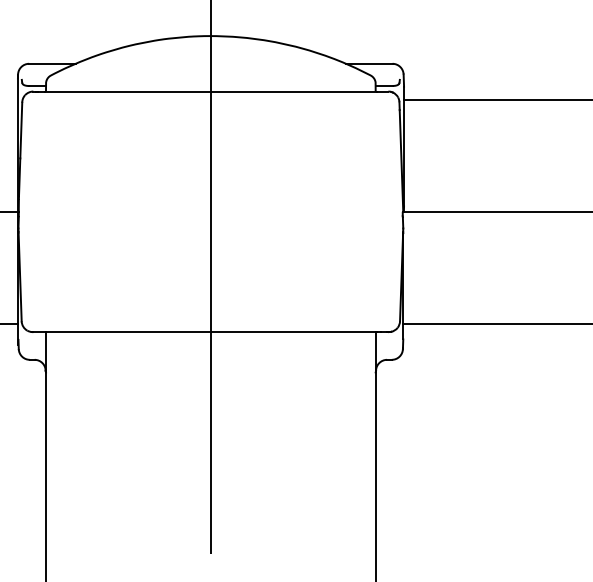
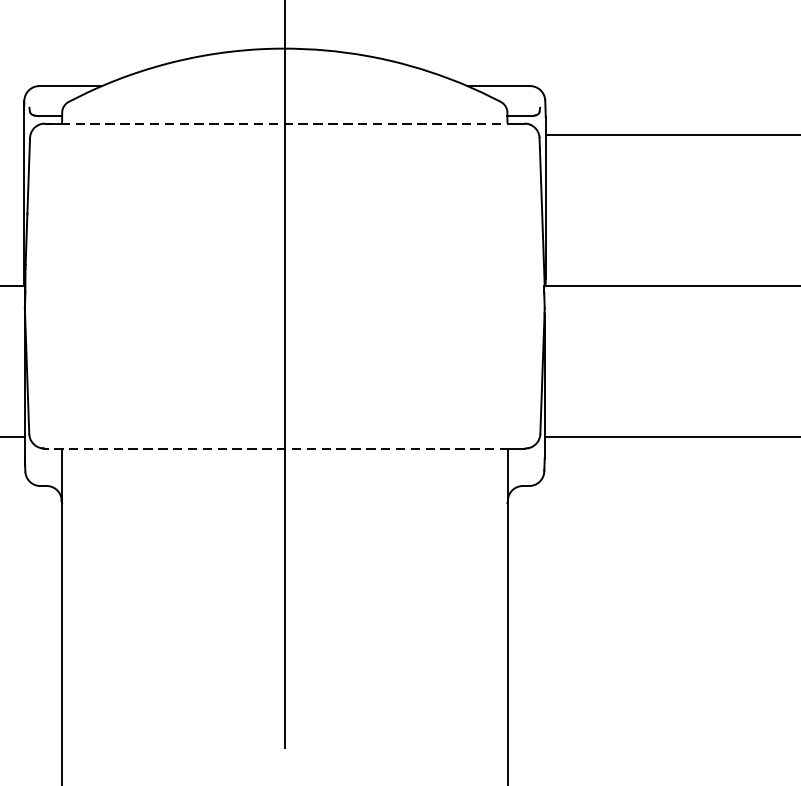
line: (211, 91) -> (285, 123), solid -> dashed
line: (204, 332) -> (276, 449), solid -> dashed

